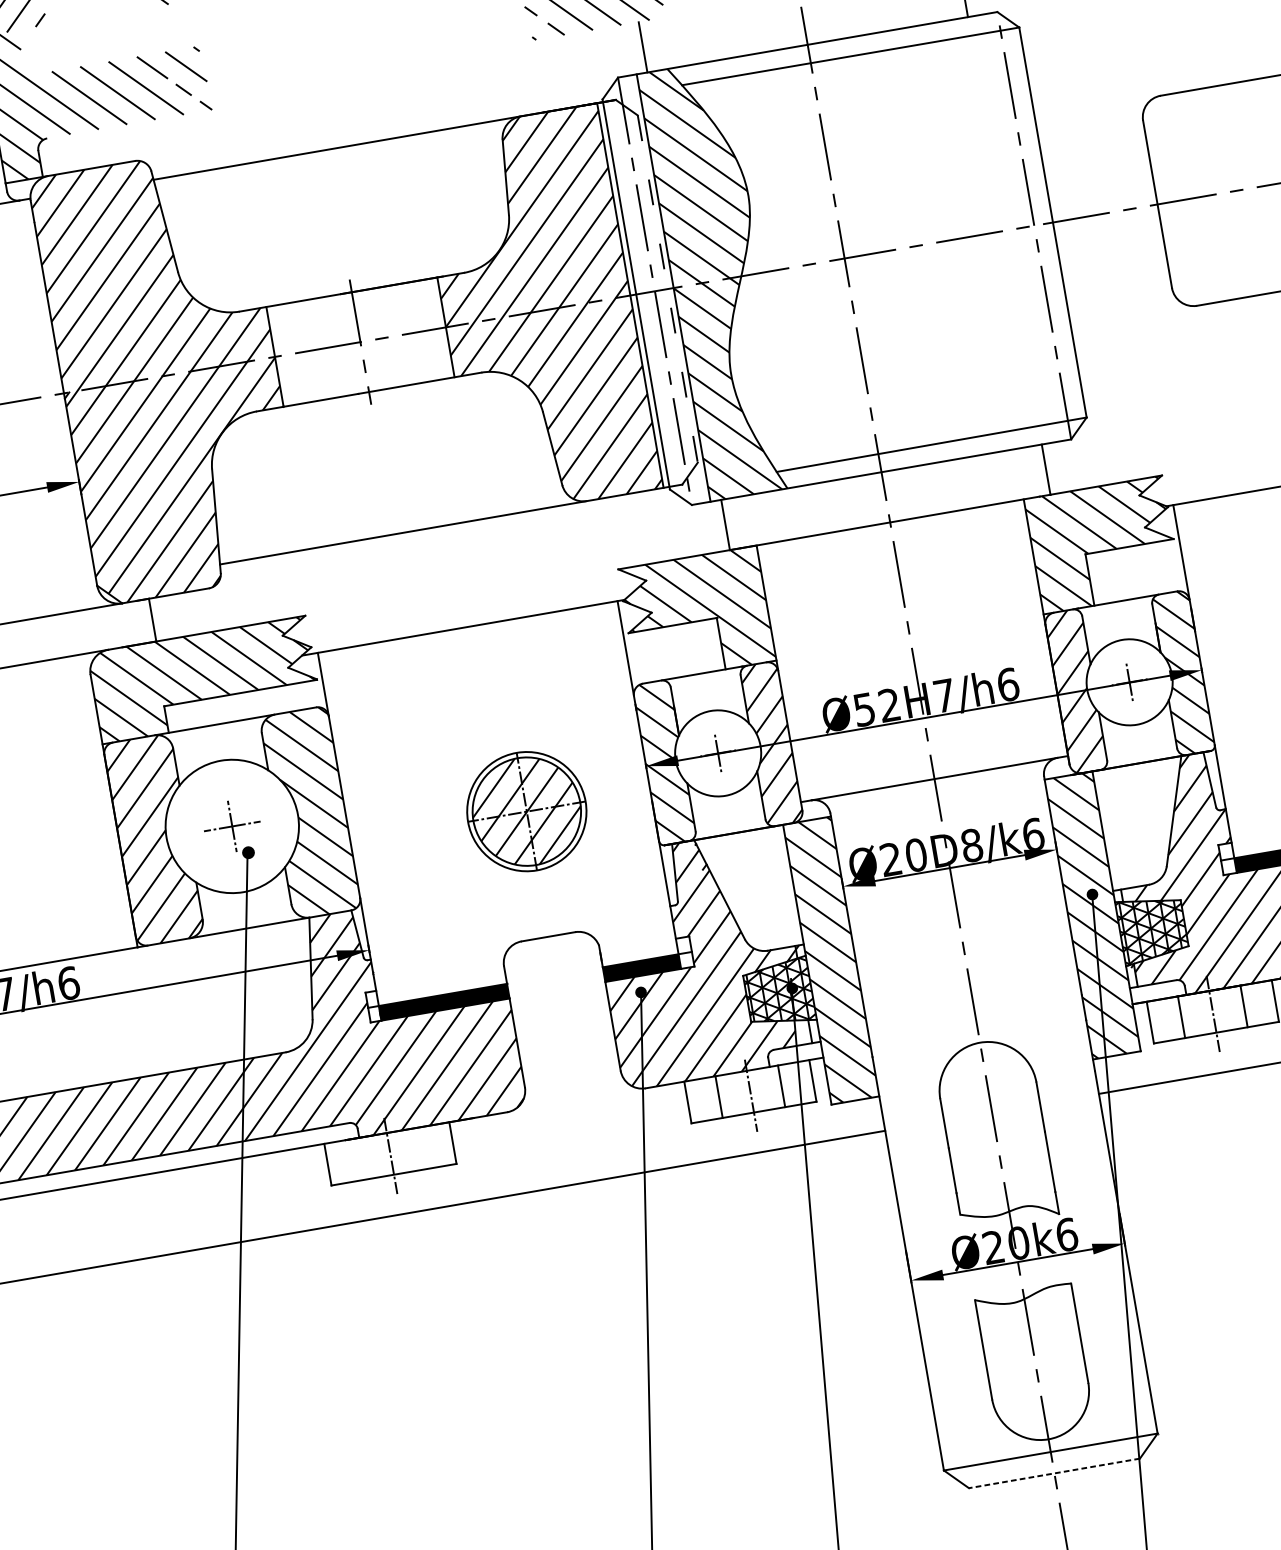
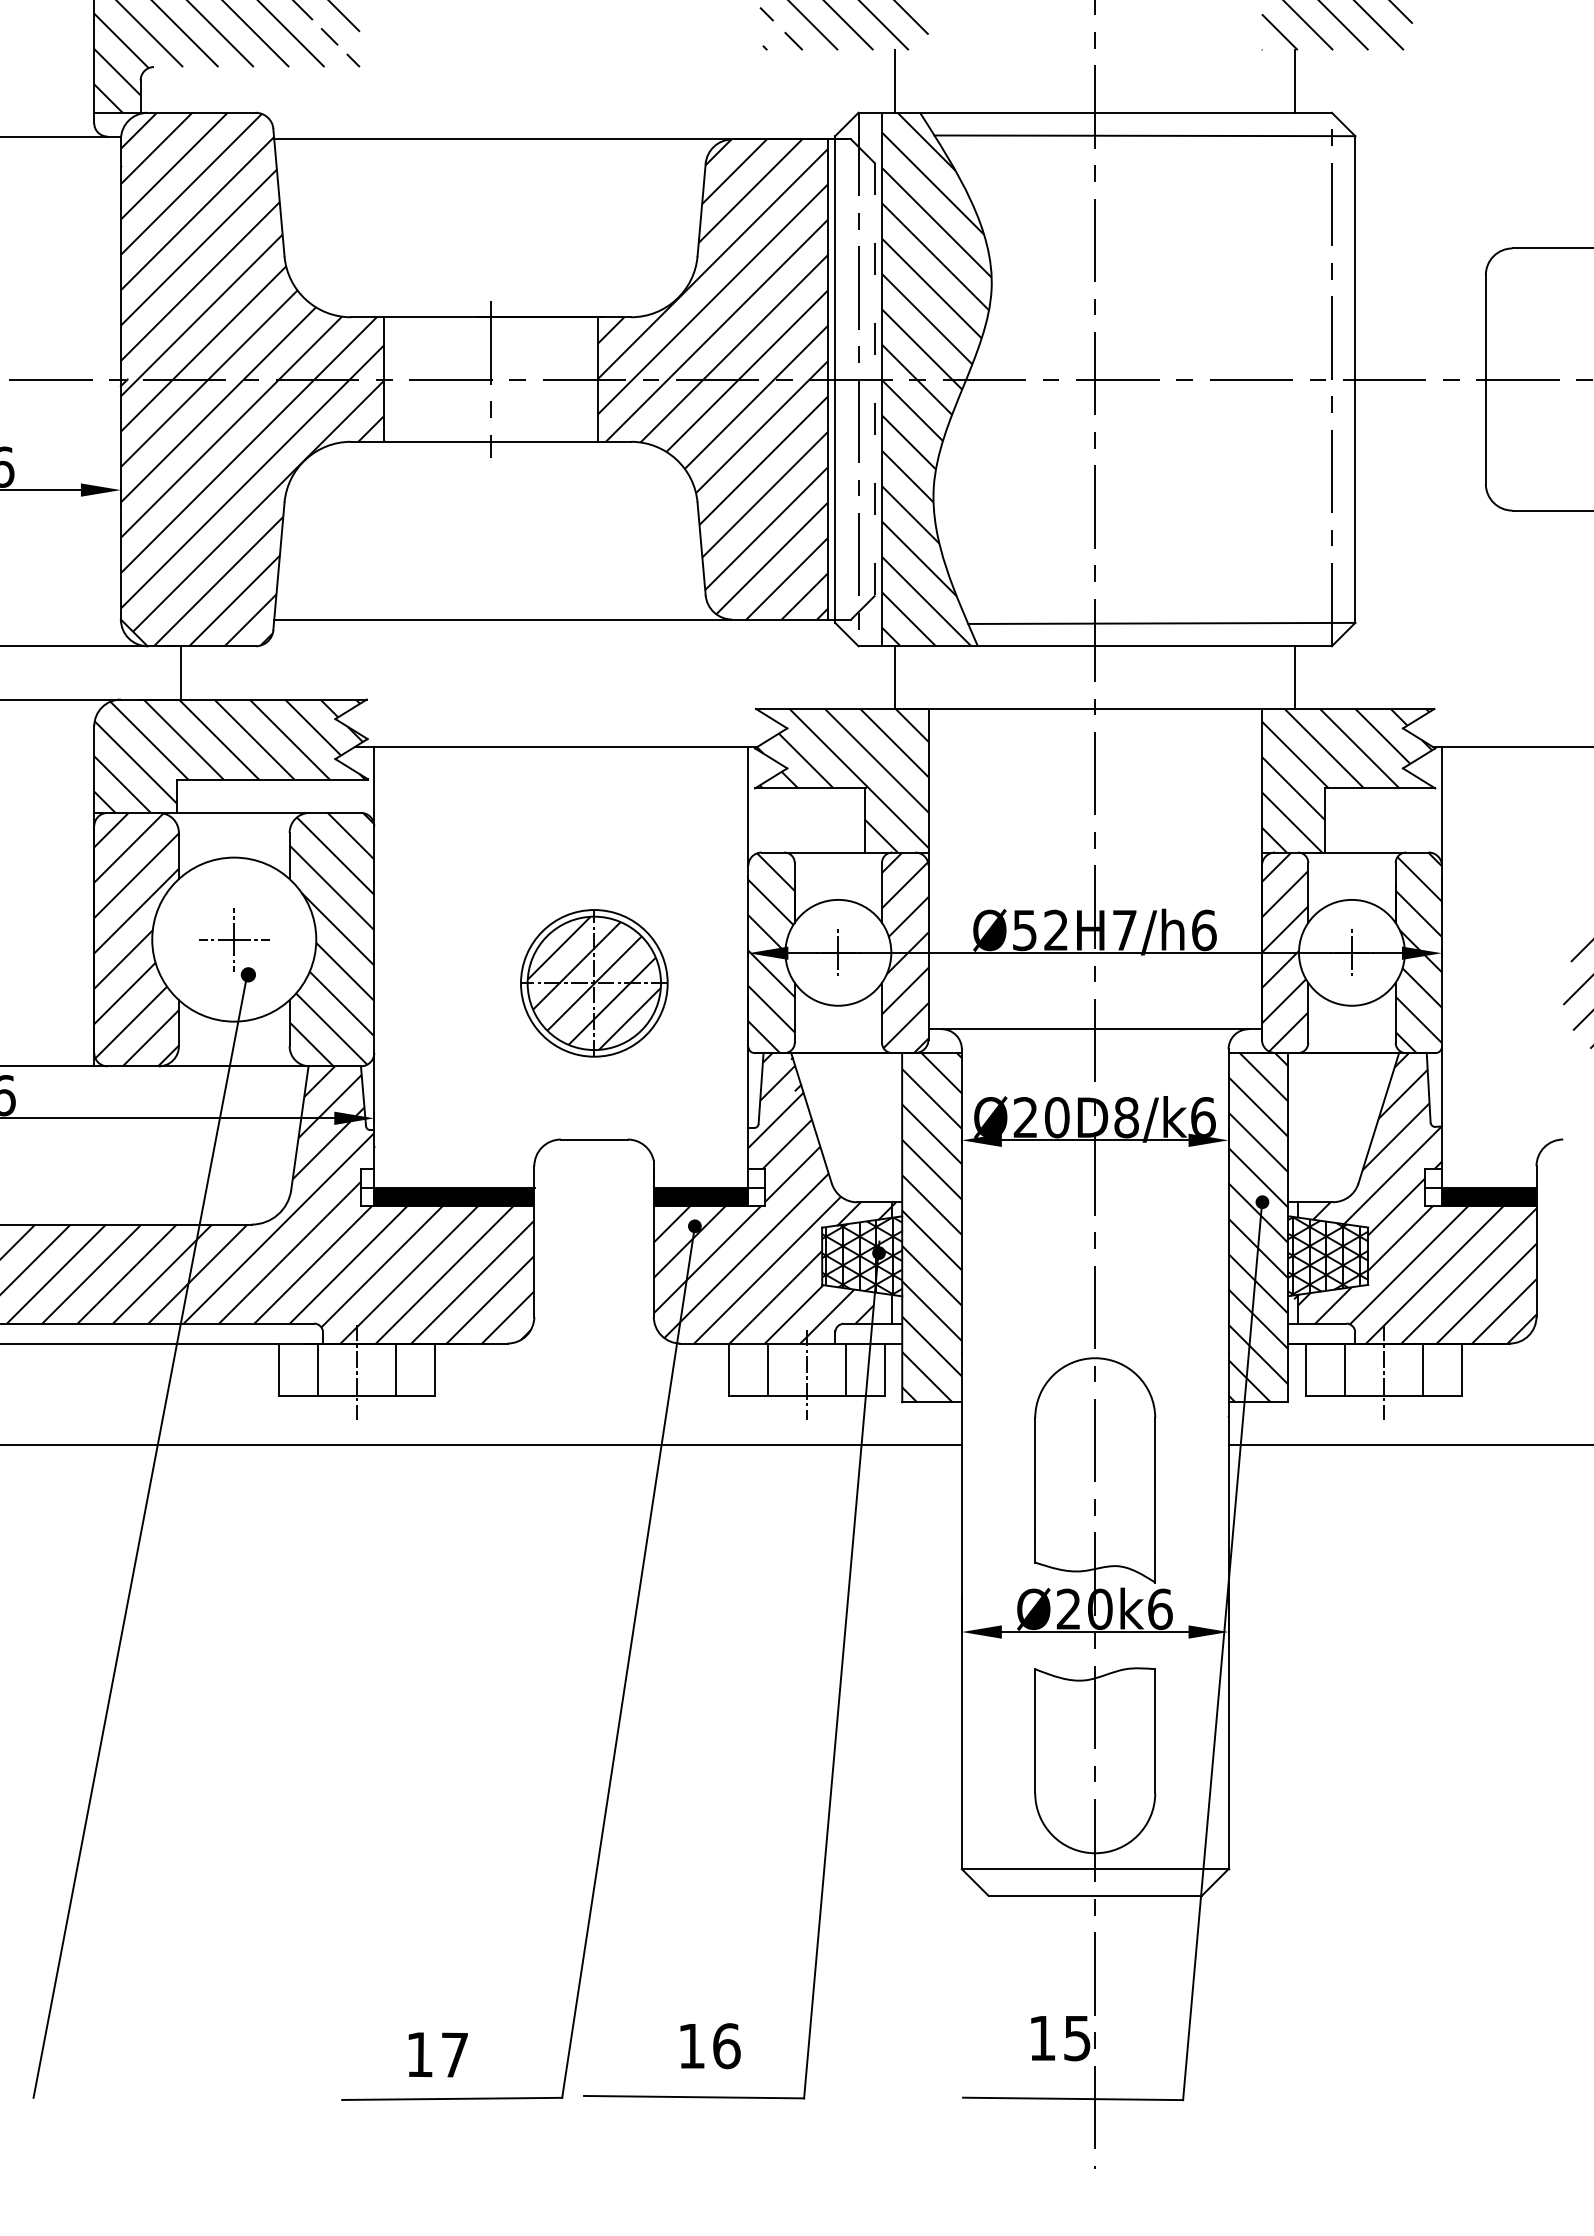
line: (421, 1148) -> (396, 1369), added
line: (359, 1159) -> (318, 1369), added
line: (1054, 1473) -> (1095, 1895), dashed -> solid

